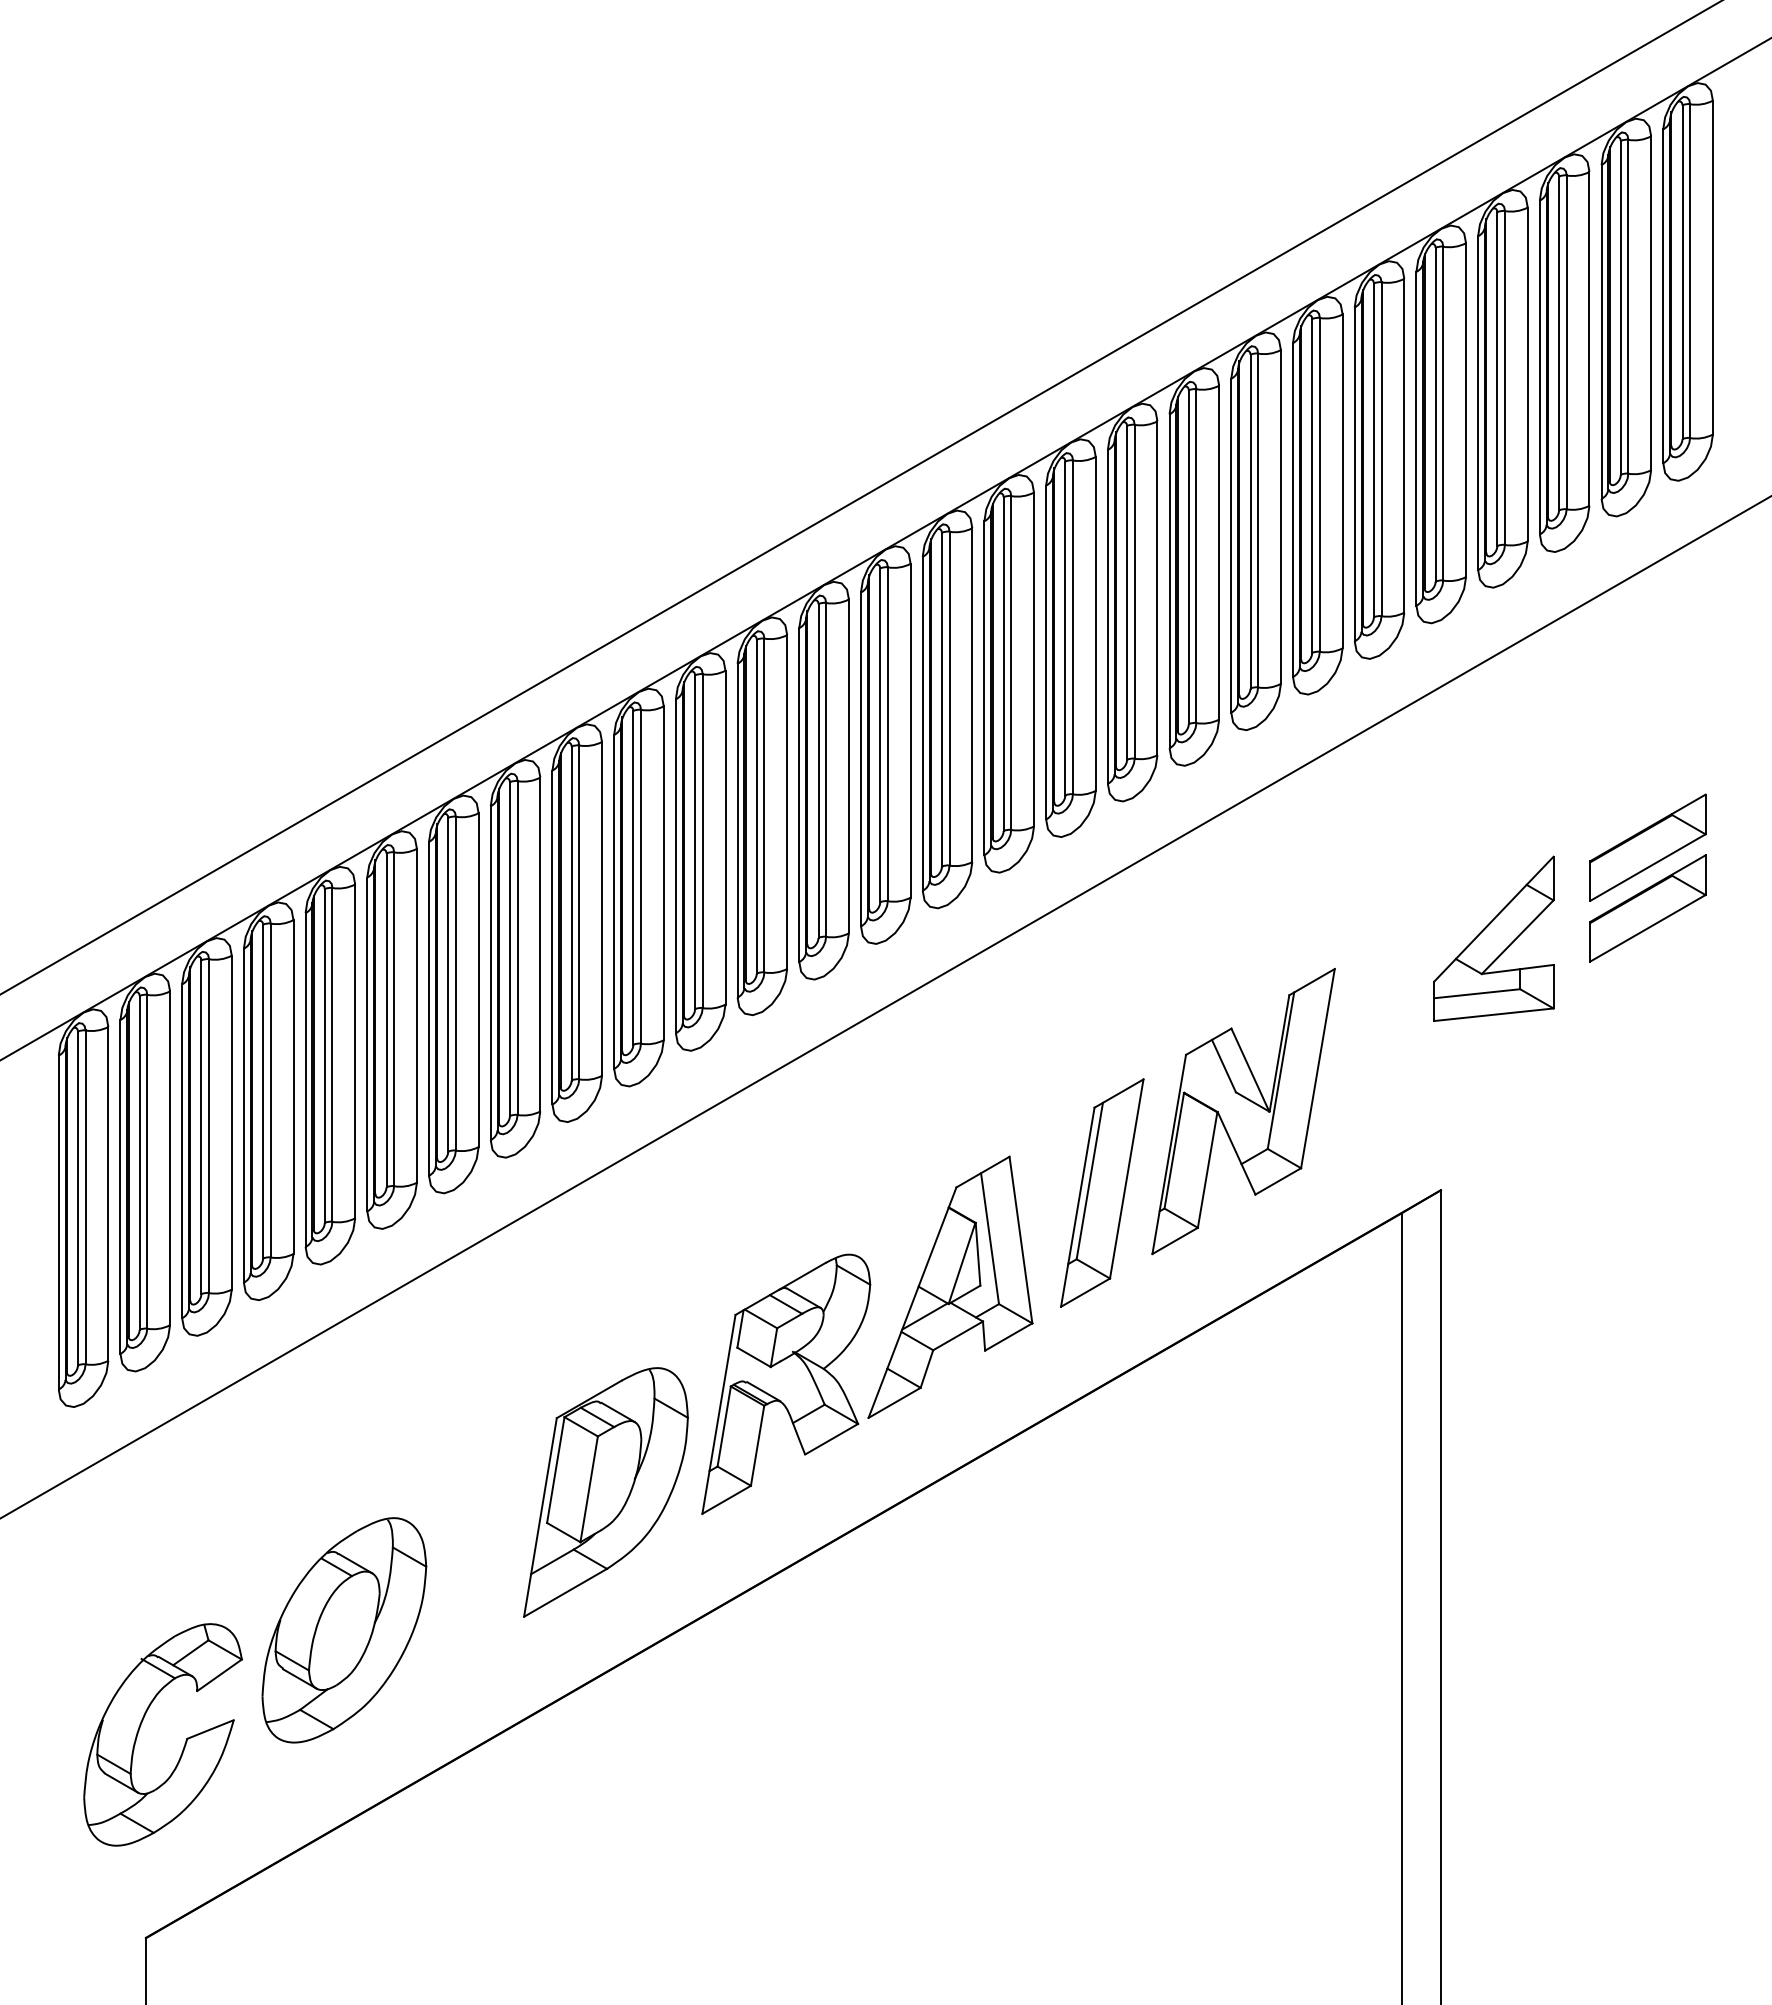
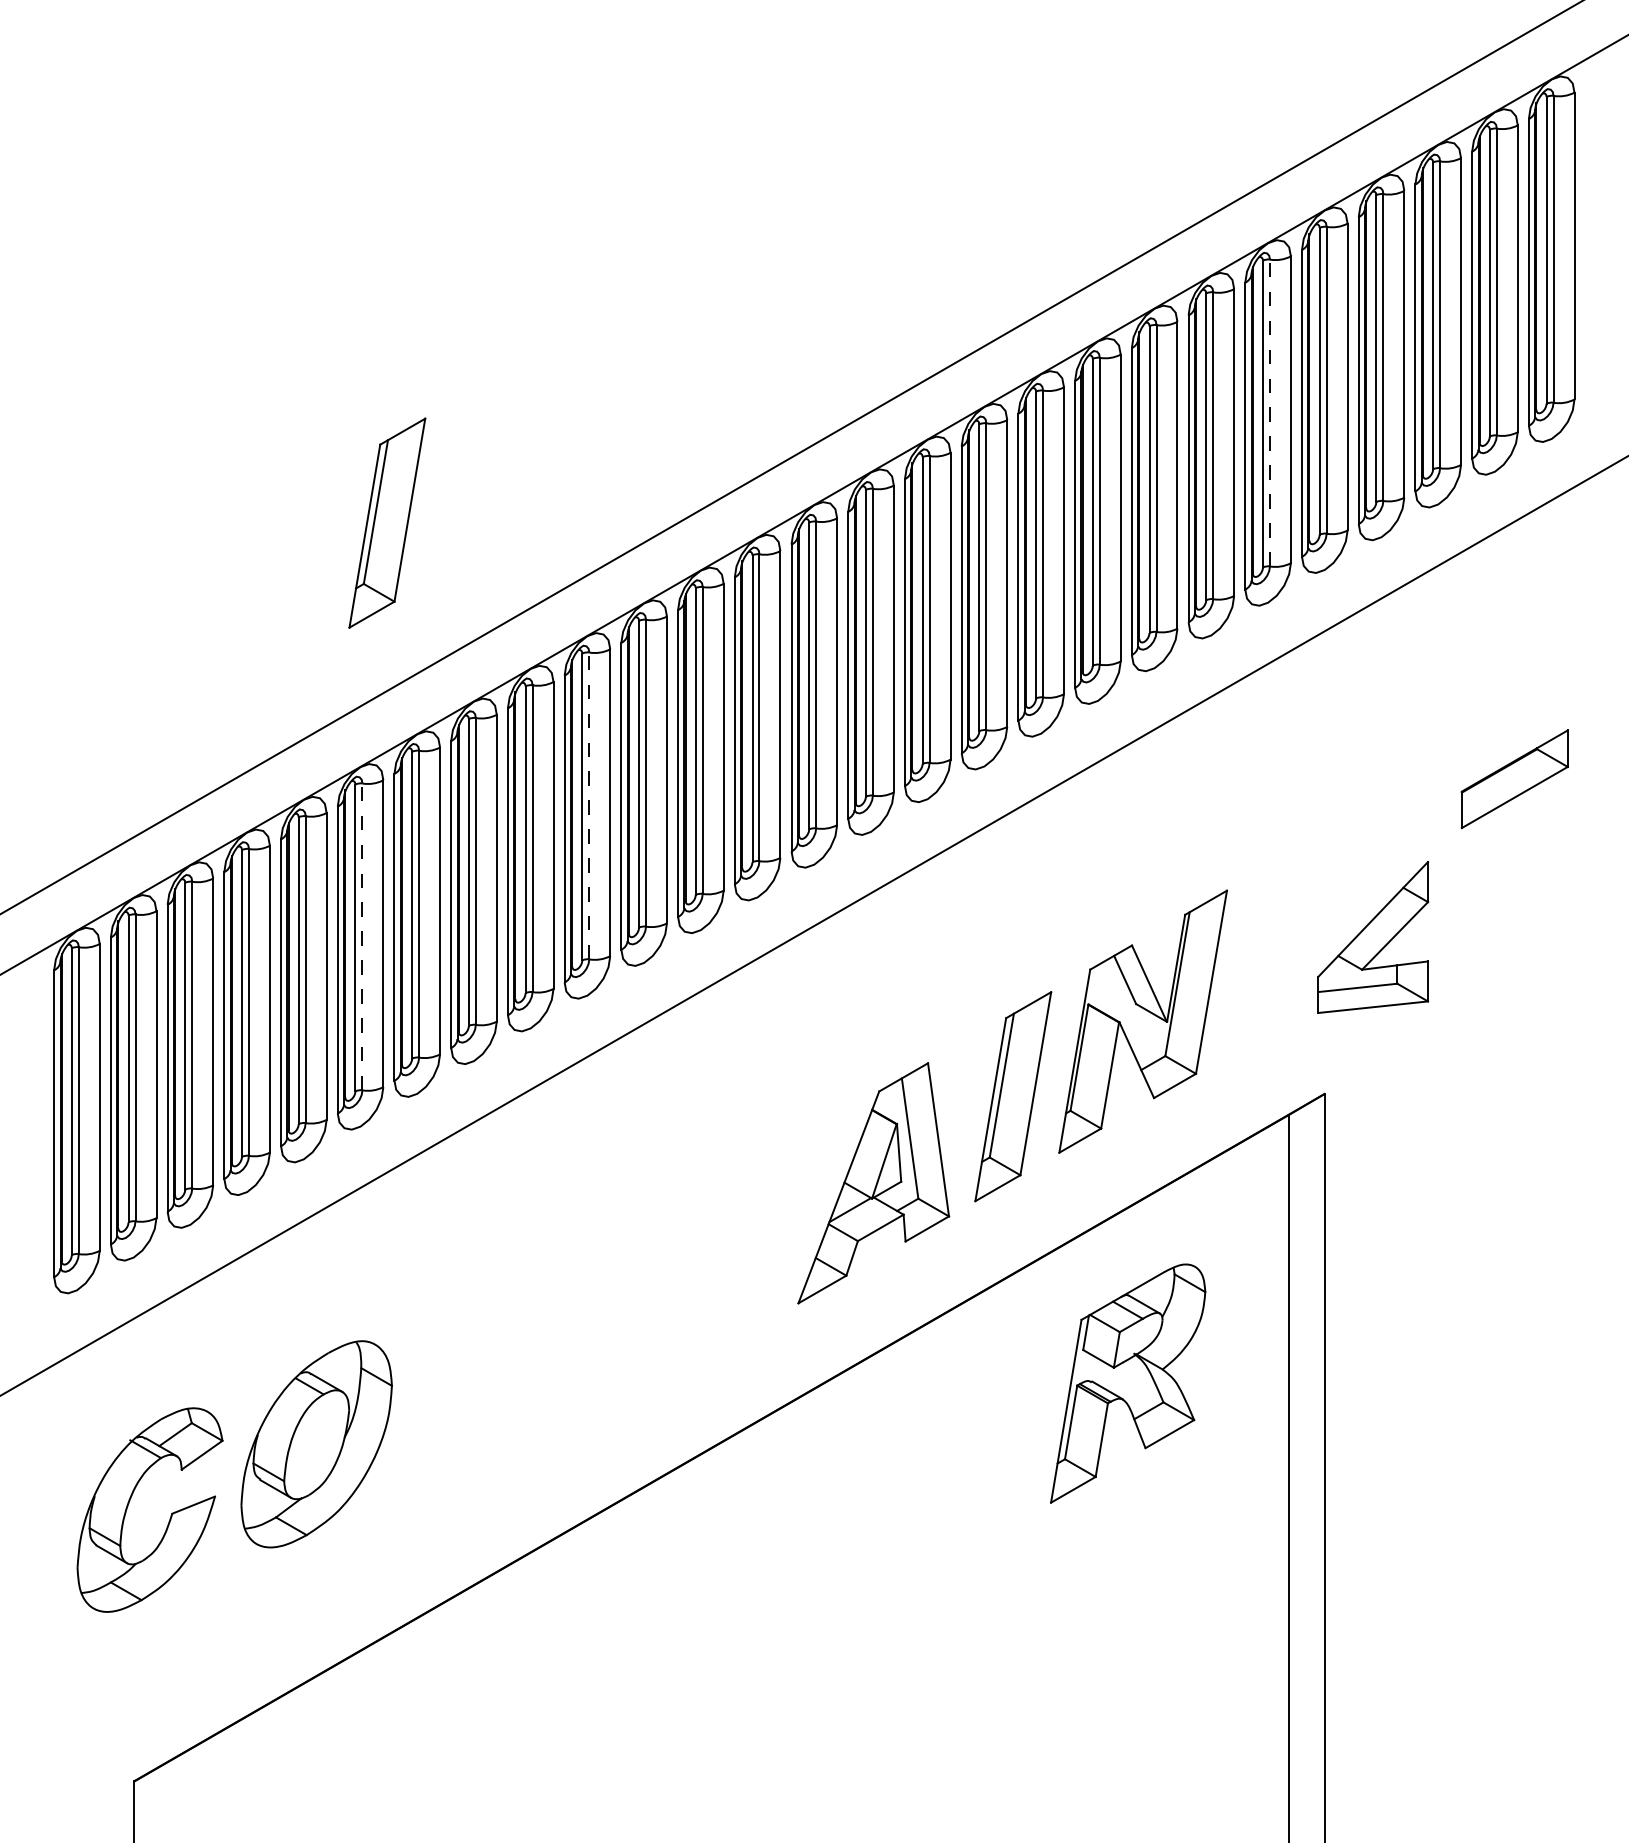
line: (1381, 449) -> (1269, 413), solid -> dashed
part: (421, 568) -> (387, 522), added
line: (641, 876) -> (589, 805), solid -> dashed
part: (1647, 908) -> (1514, 835), removed
part: (1493, 938) -> (1372, 937), moved
line: (394, 1019) -> (362, 937), solid -> dashed
part: (786, 1383) -> (1128, 1382), moved
part: (605, 1492) -> (556, 1371), removed
part: (344, 1630) -> (316, 1444), moved
part: (140, 1728) -> (129, 1504), moved

